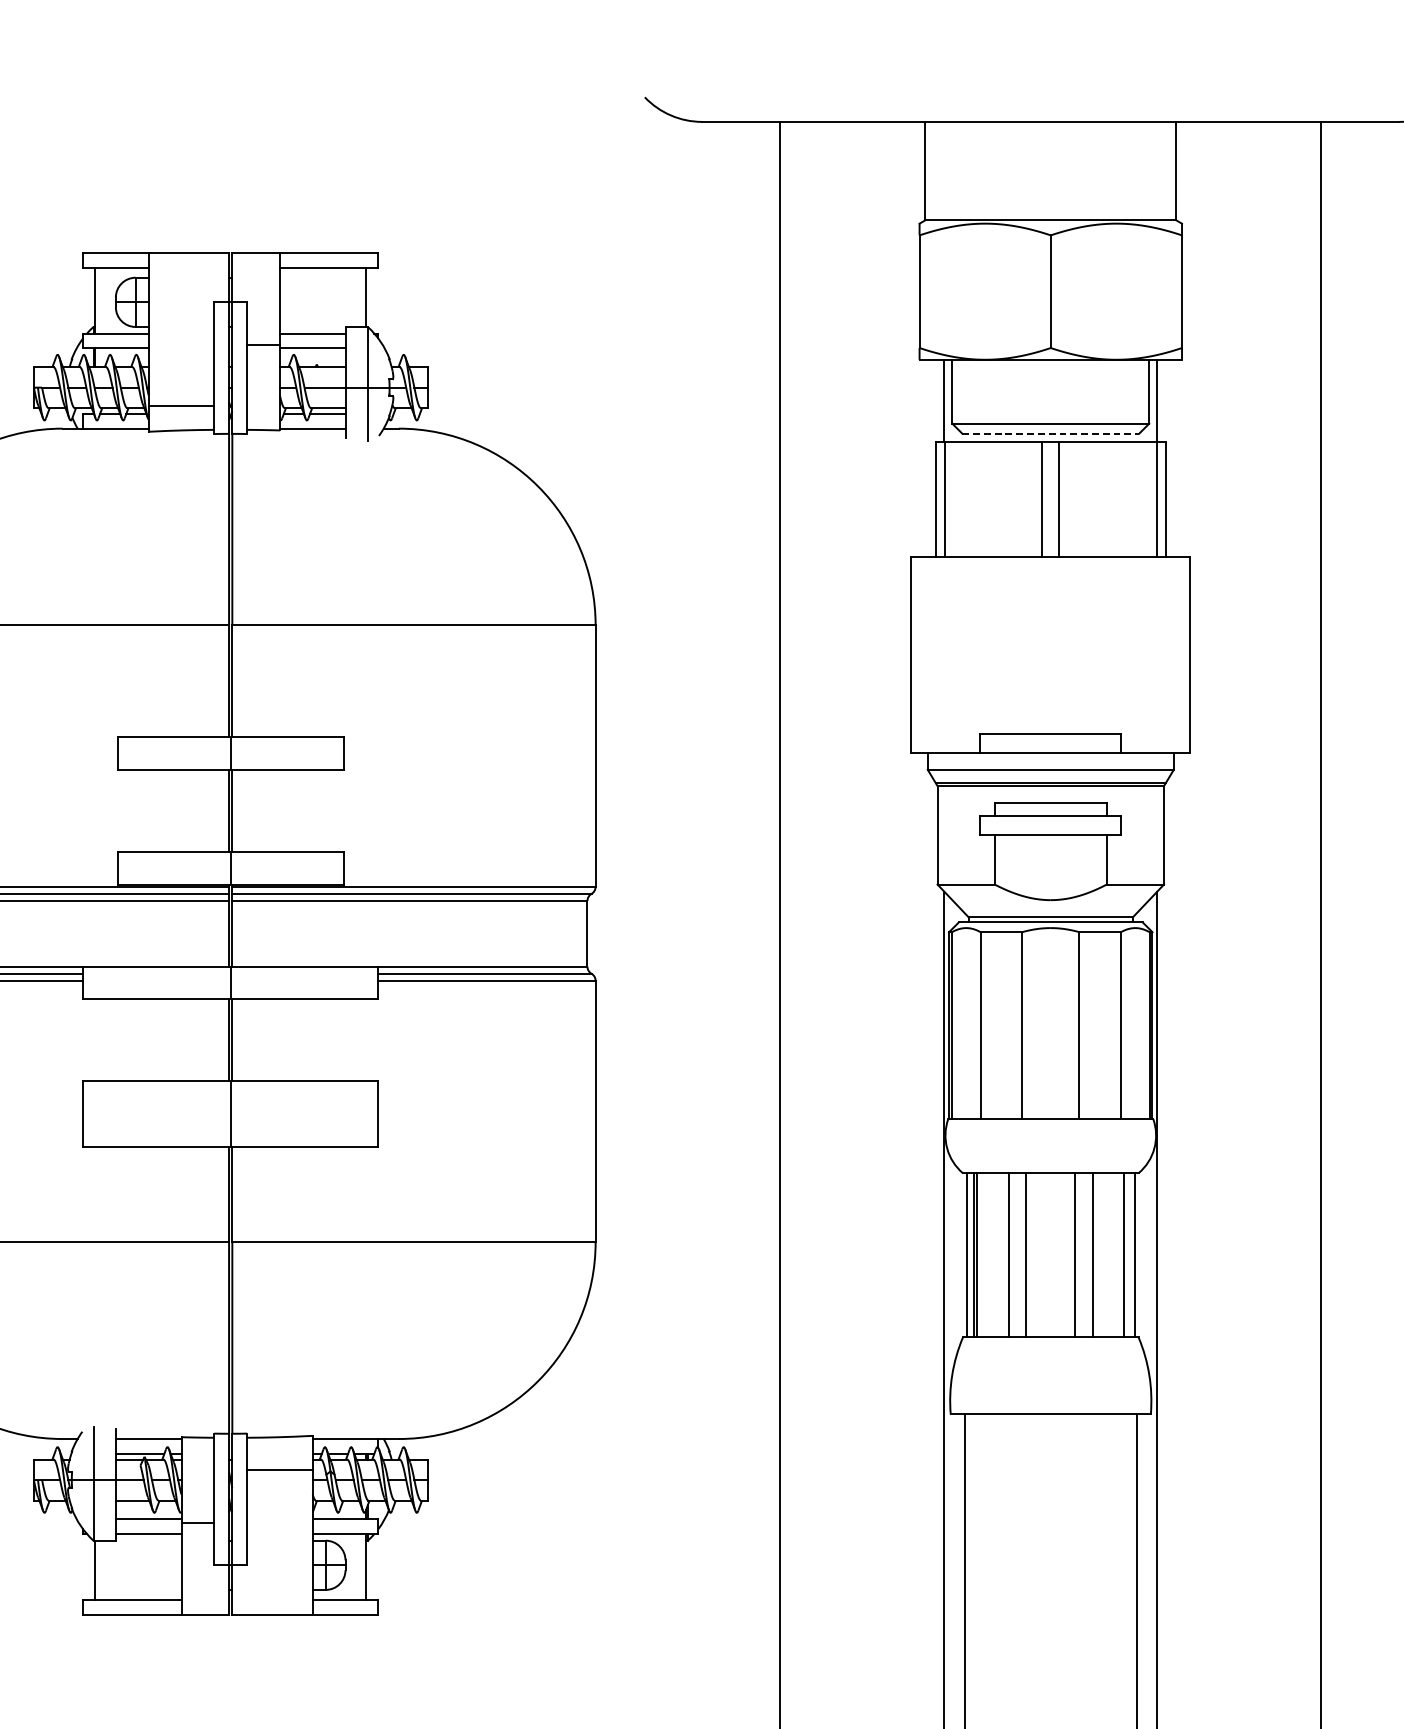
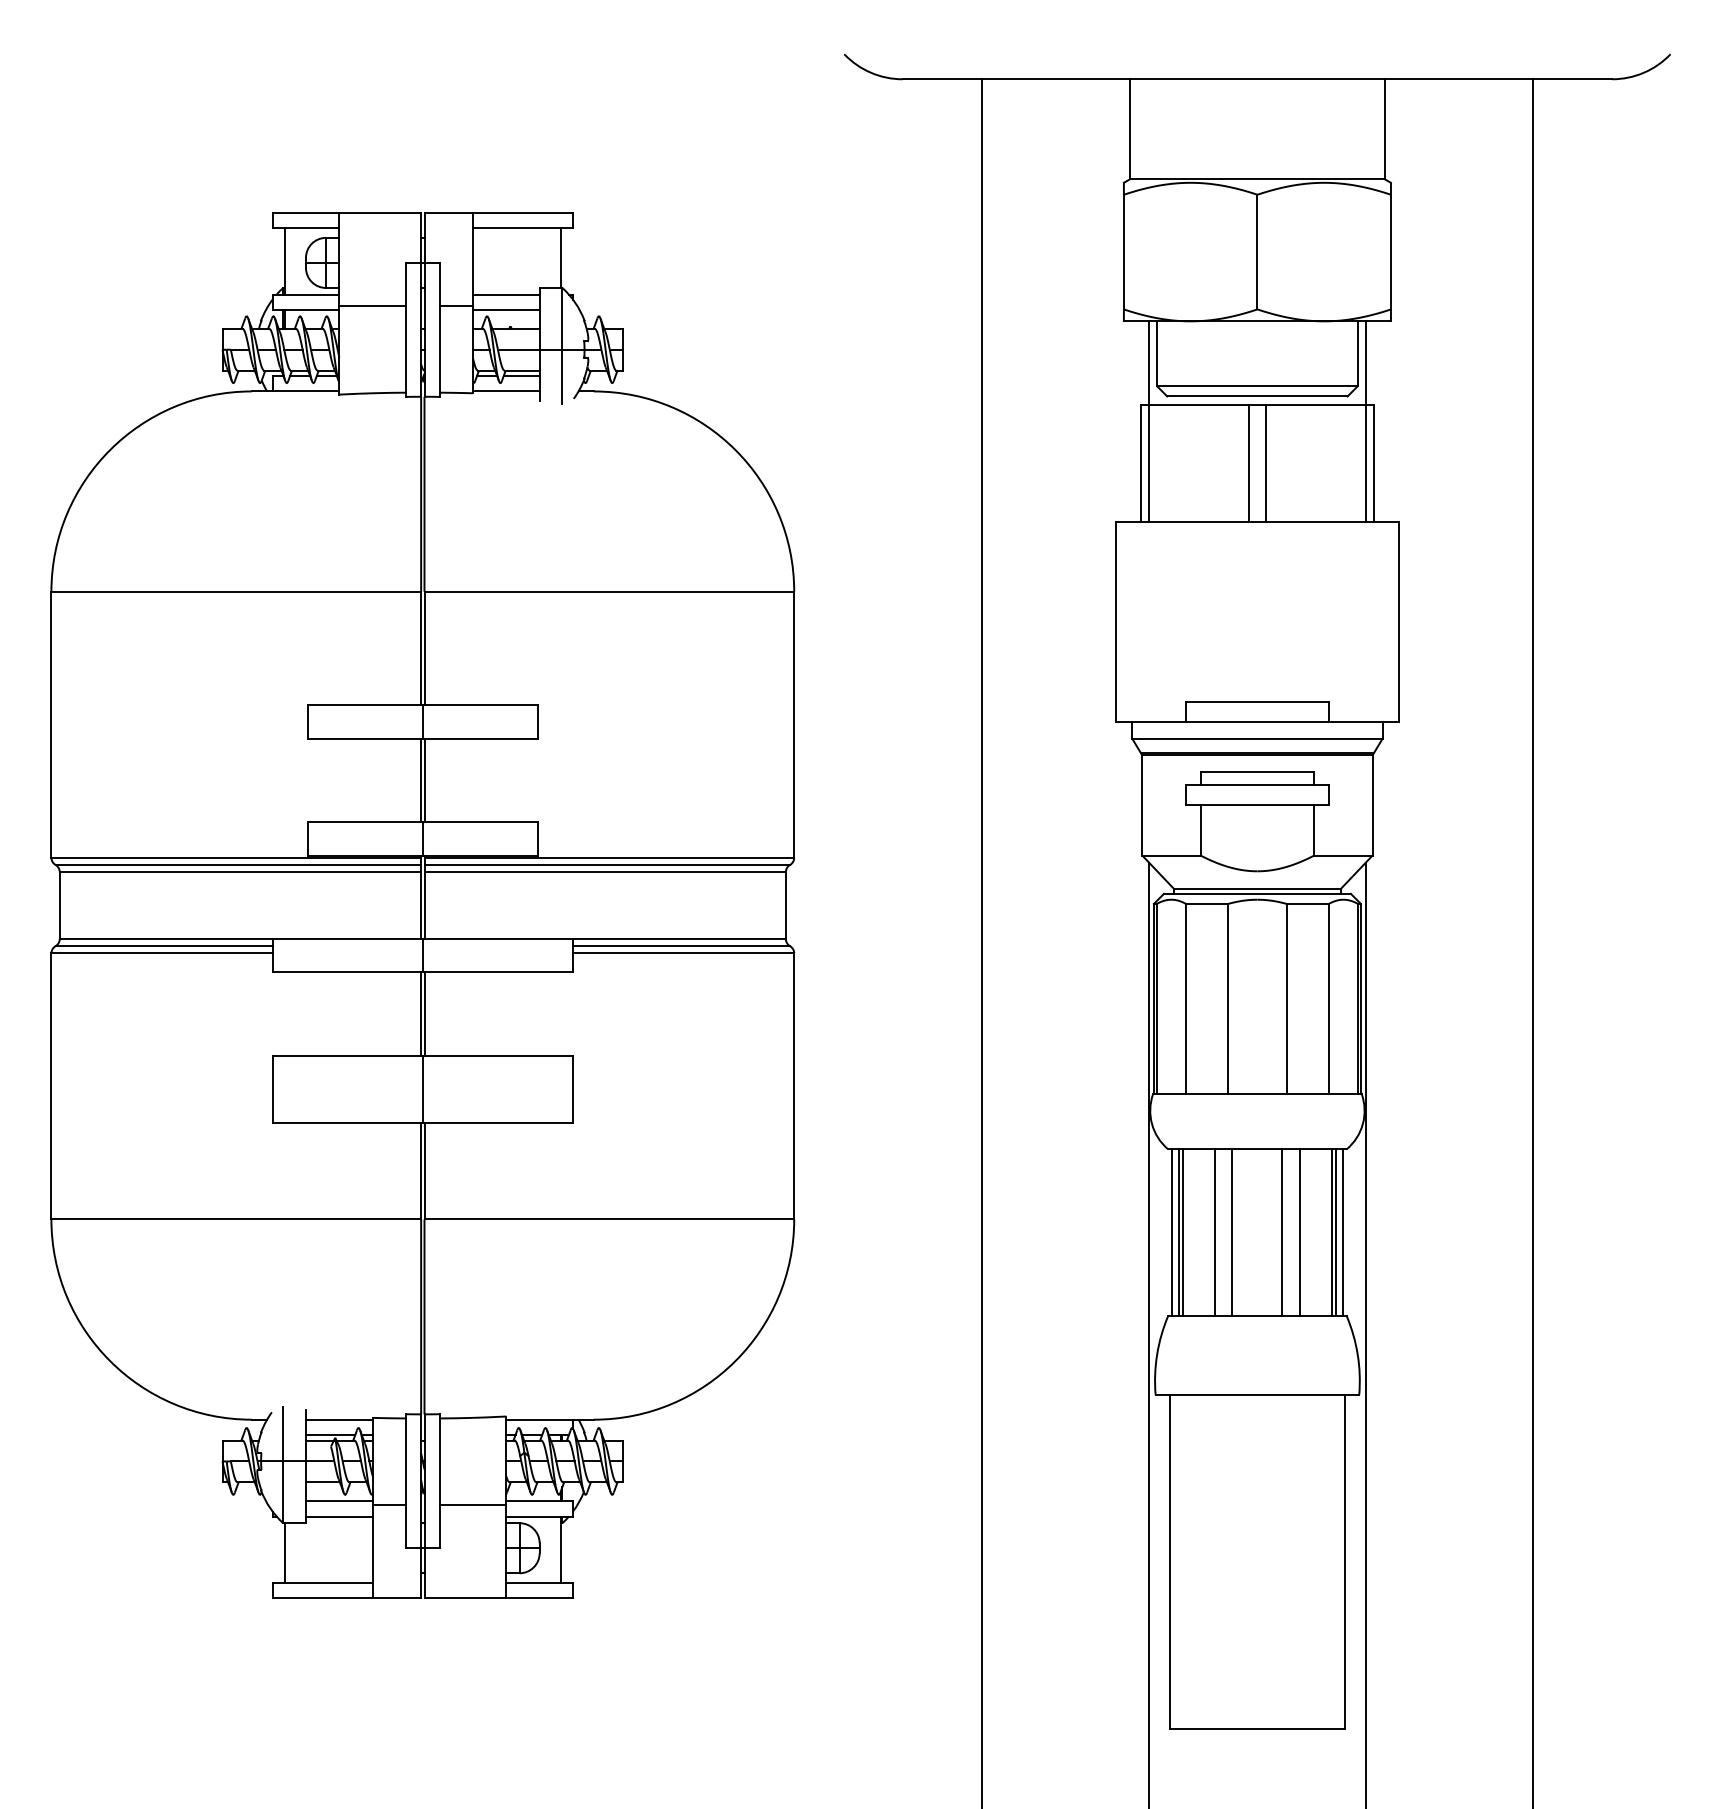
line: (181, 406) -> (372, 306), moved
line: (1050, 433) -> (1257, 396), dashed -> solid
line: (1127, 1255) -> (1335, 1232), added
line: (279, 1469) -> (472, 1504), moved

